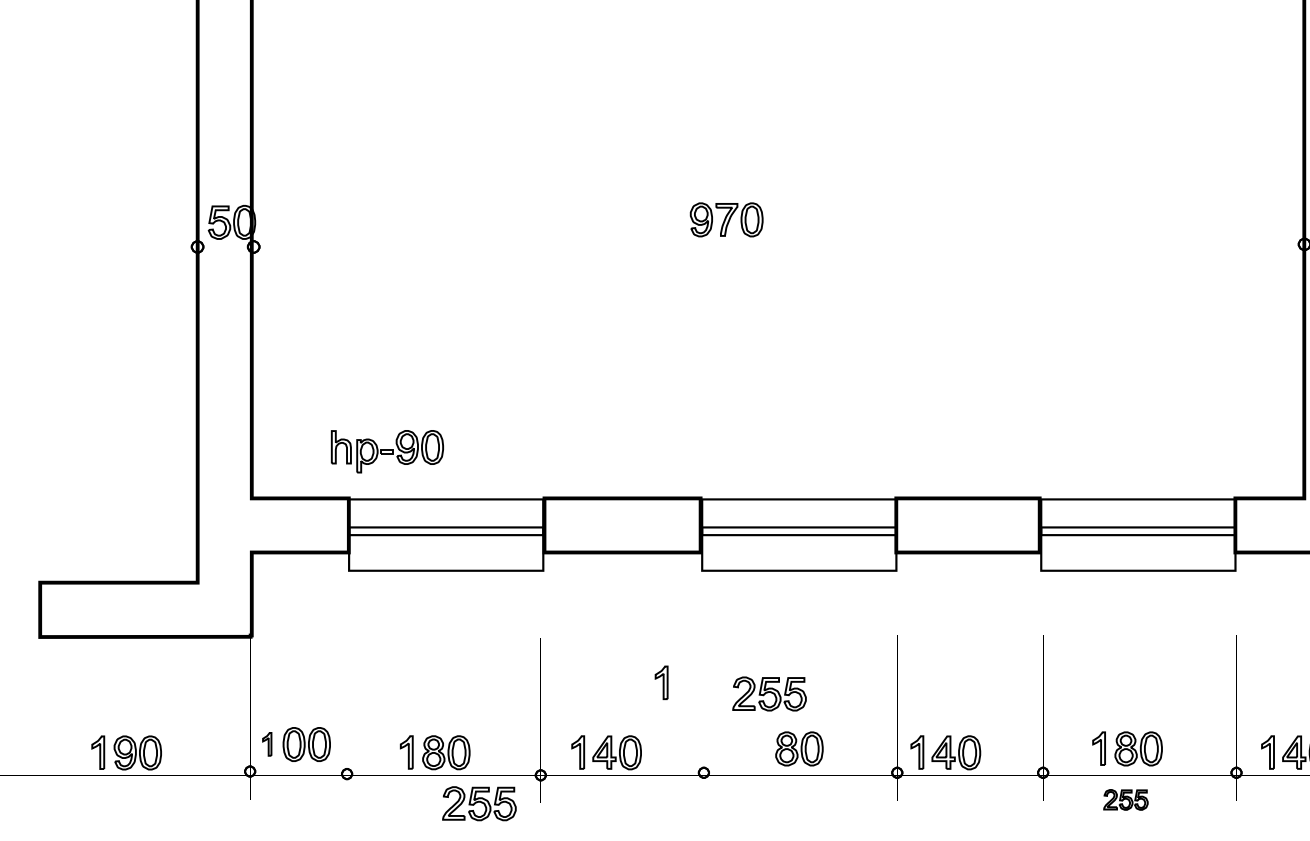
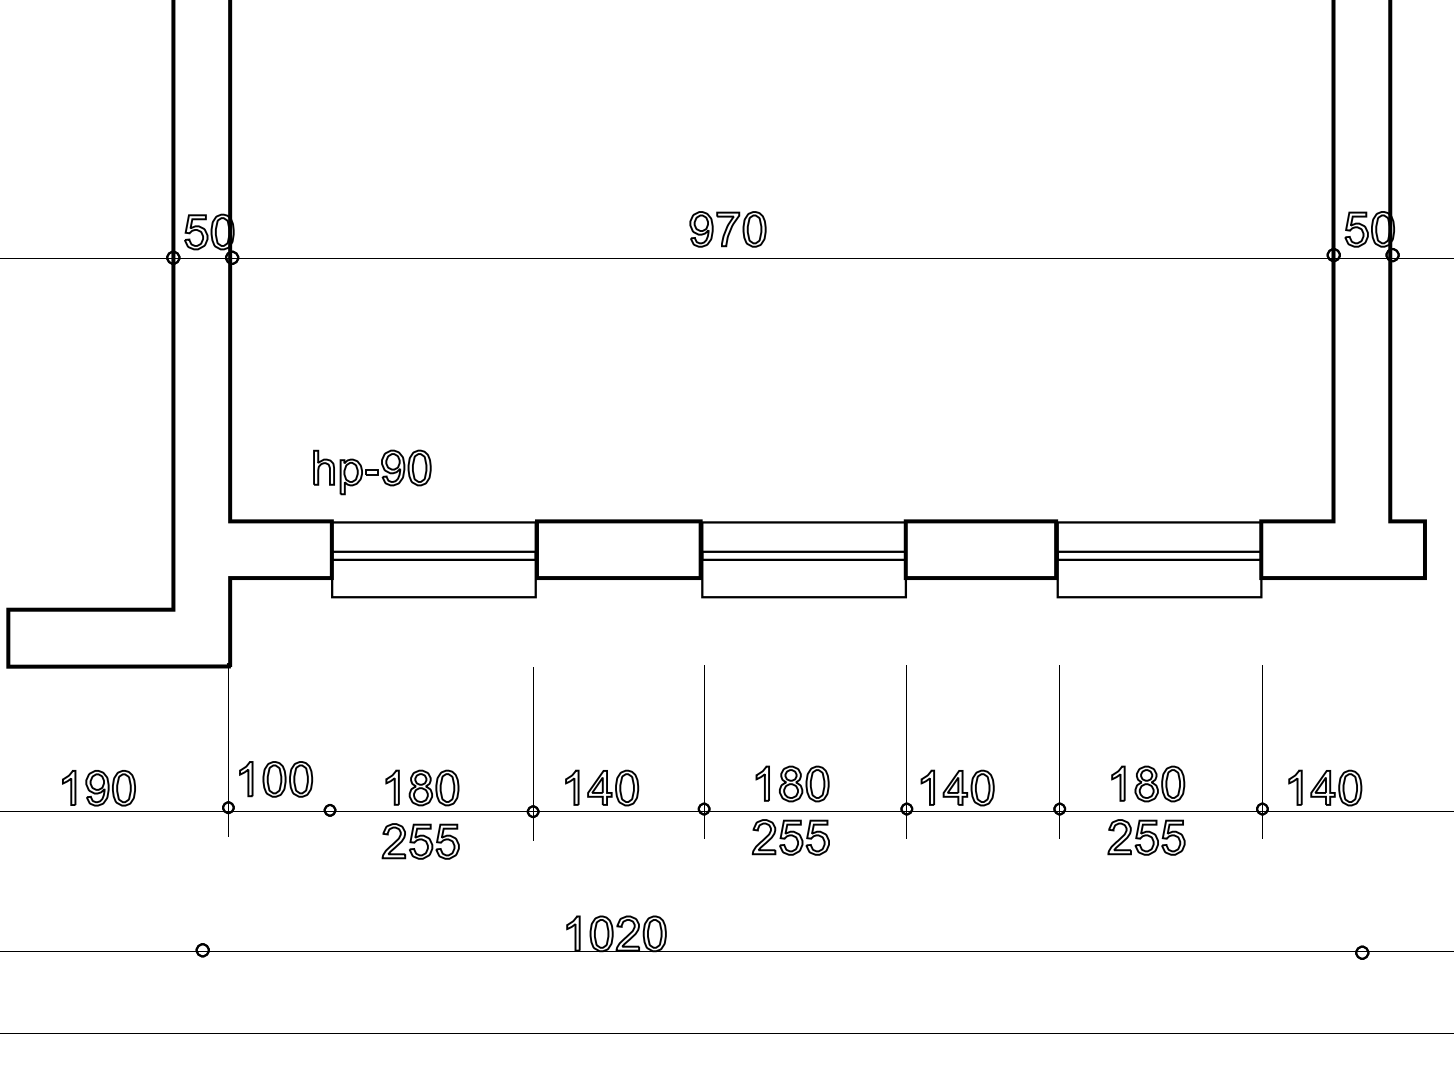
part: (661, 682) -> (762, 783), moved
part: (769, 694) -> (790, 837), moved
part: (267, 744) -> (246, 779), size x1.43
part: (1125, 799) -> (1146, 837), size x1.67
part: (479, 803) -> (420, 841), moved

